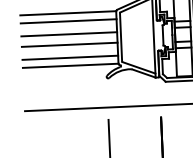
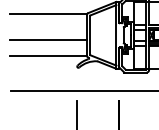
line: (68, 21) -> (48, 20), removed
line: (68, 34) -> (48, 31), removed
line: (69, 57) -> (48, 49), removed

